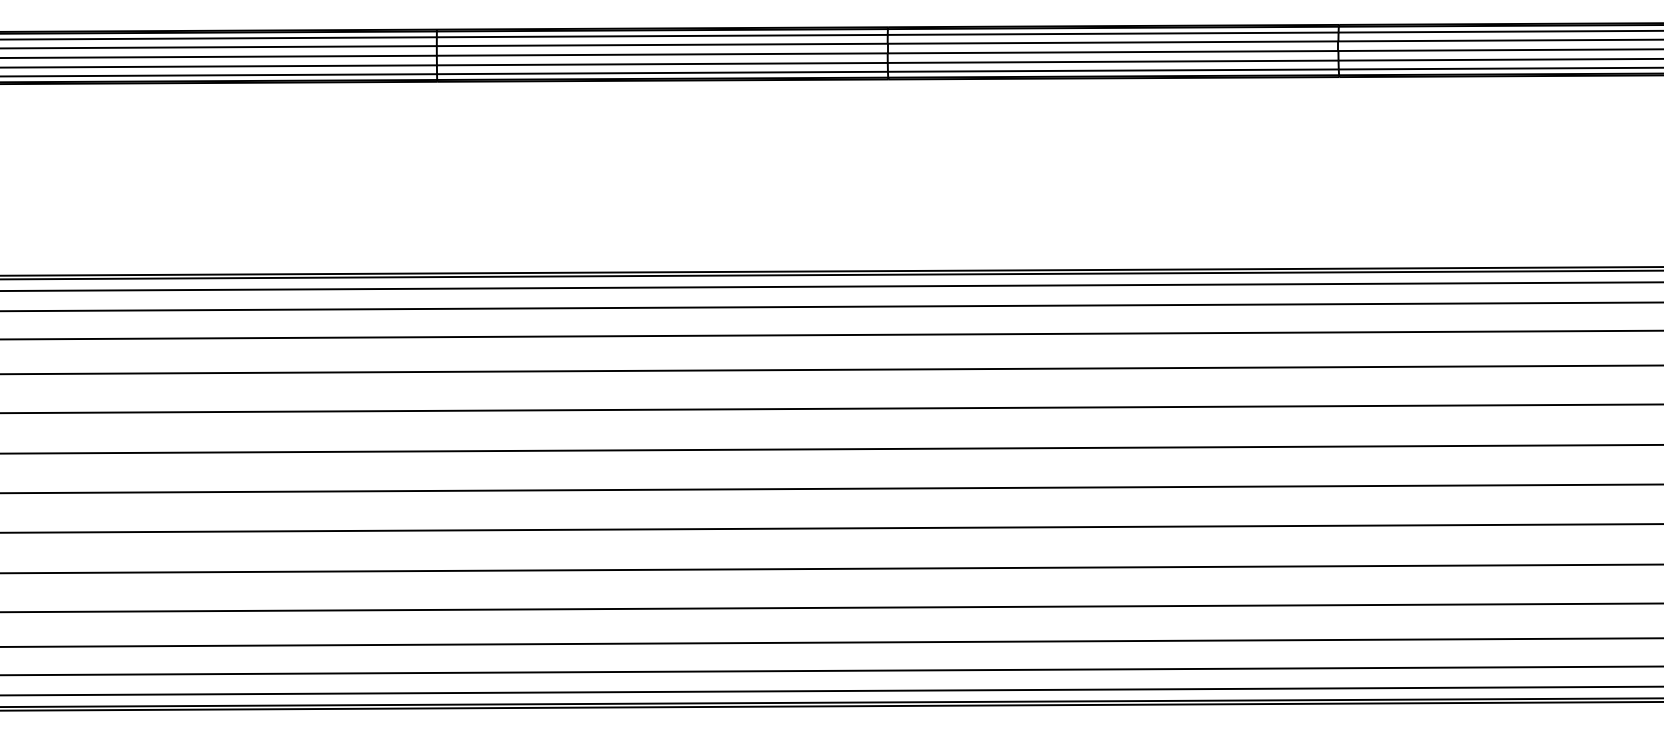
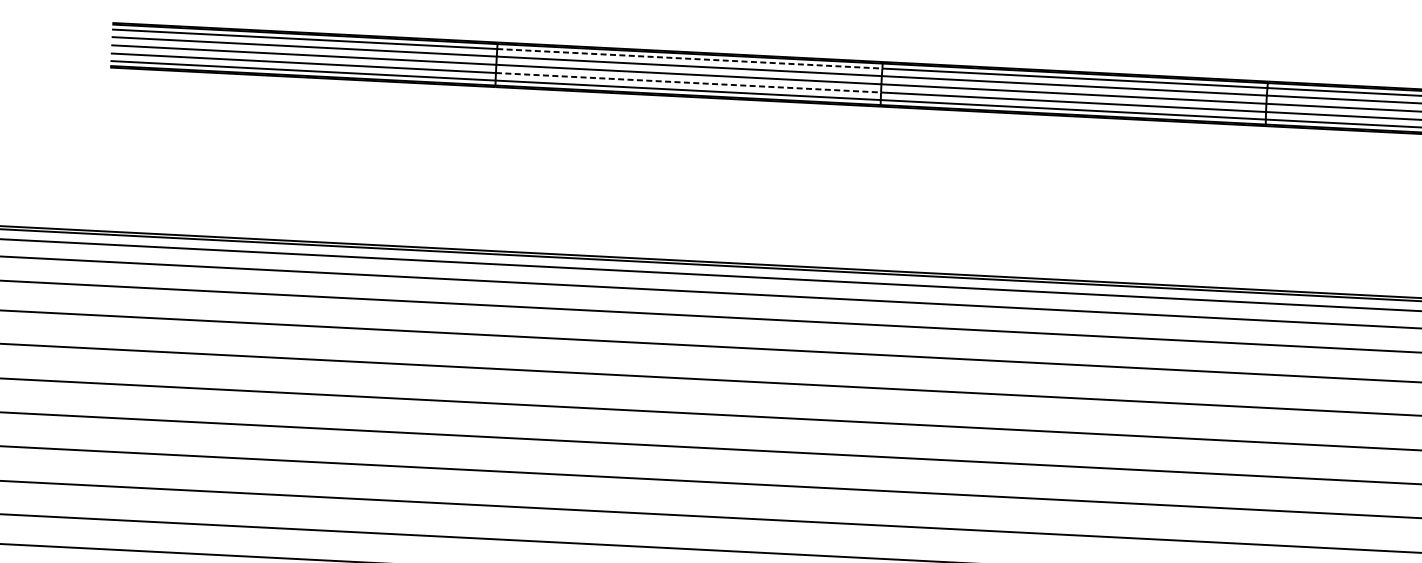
line: (662, 36) -> (689, 59), solid -> dashed
line: (662, 64) -> (688, 83), solid -> dashed

